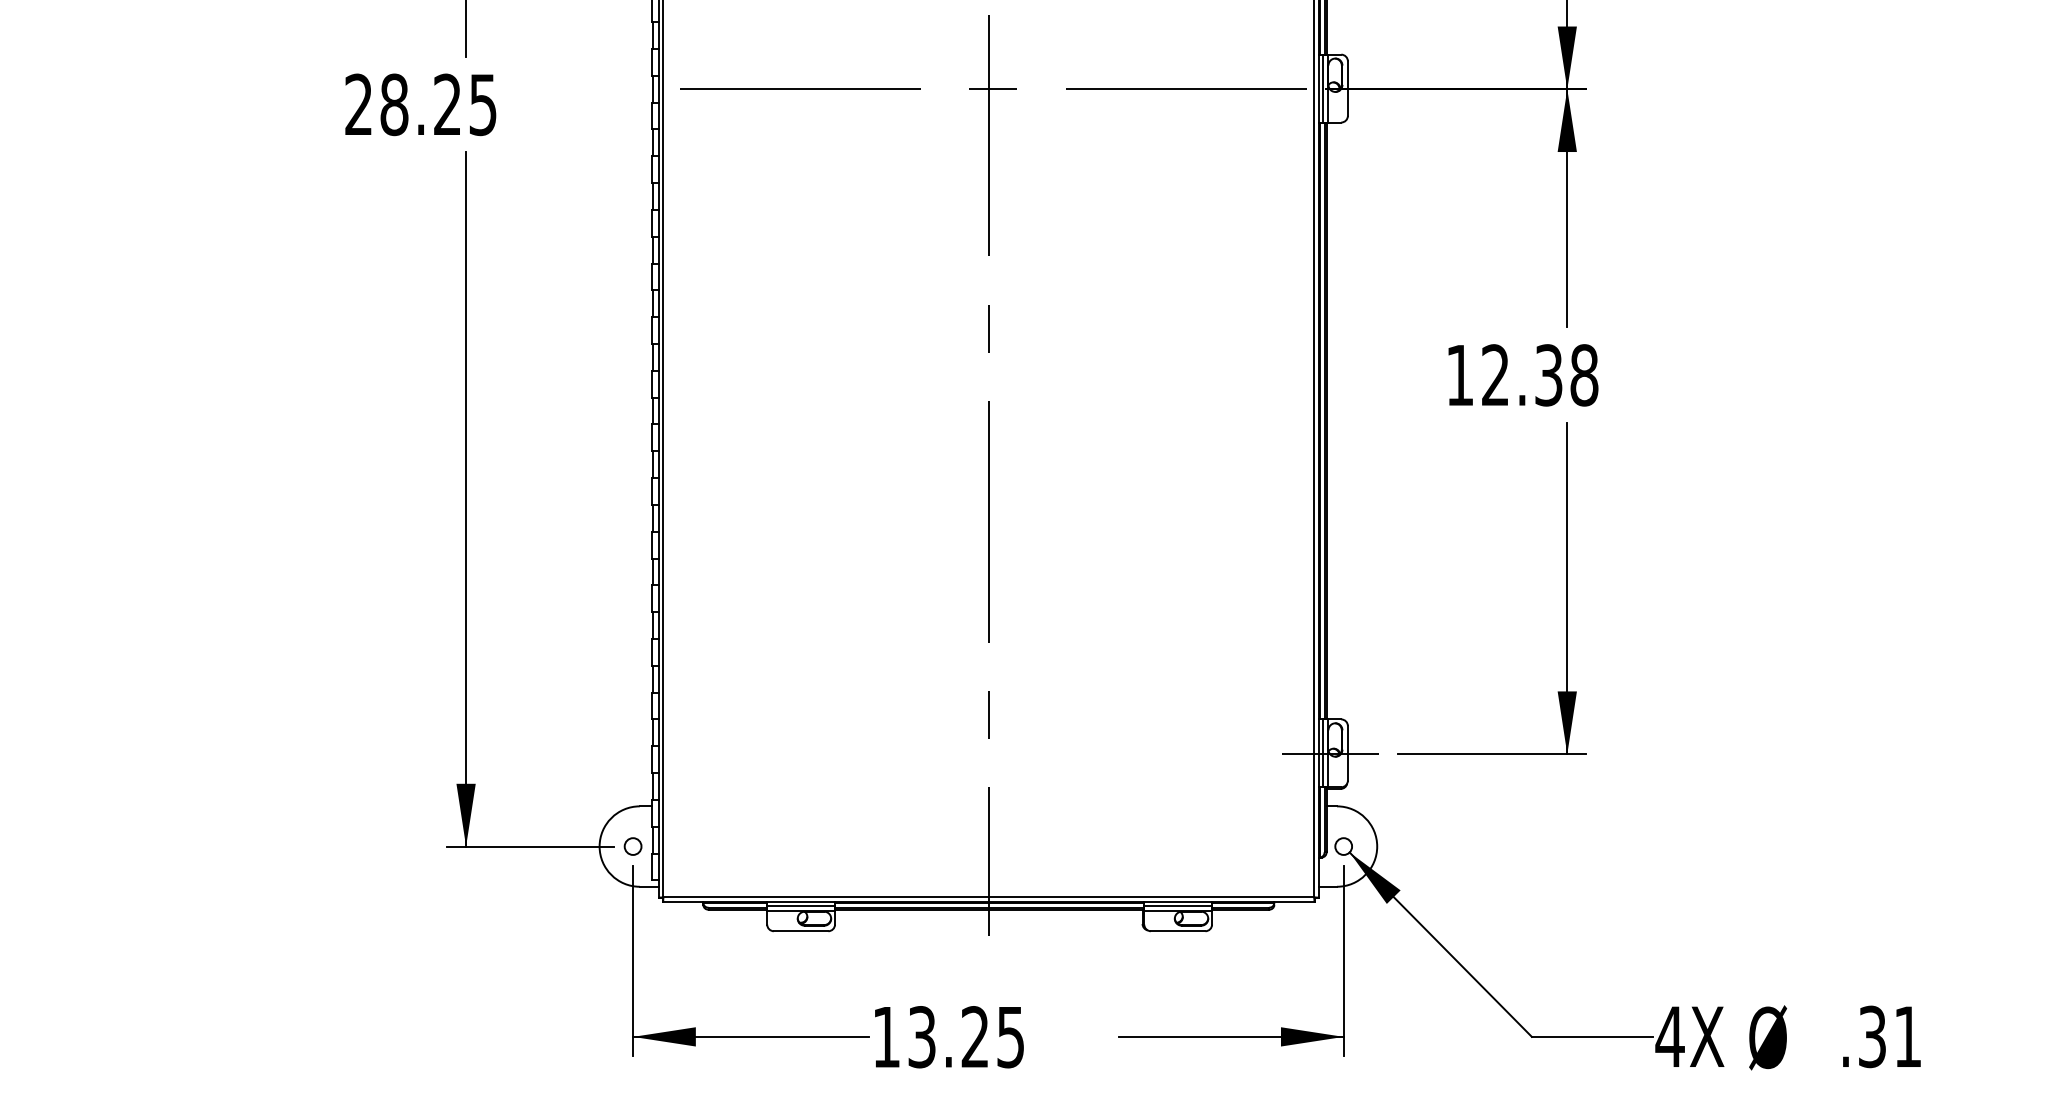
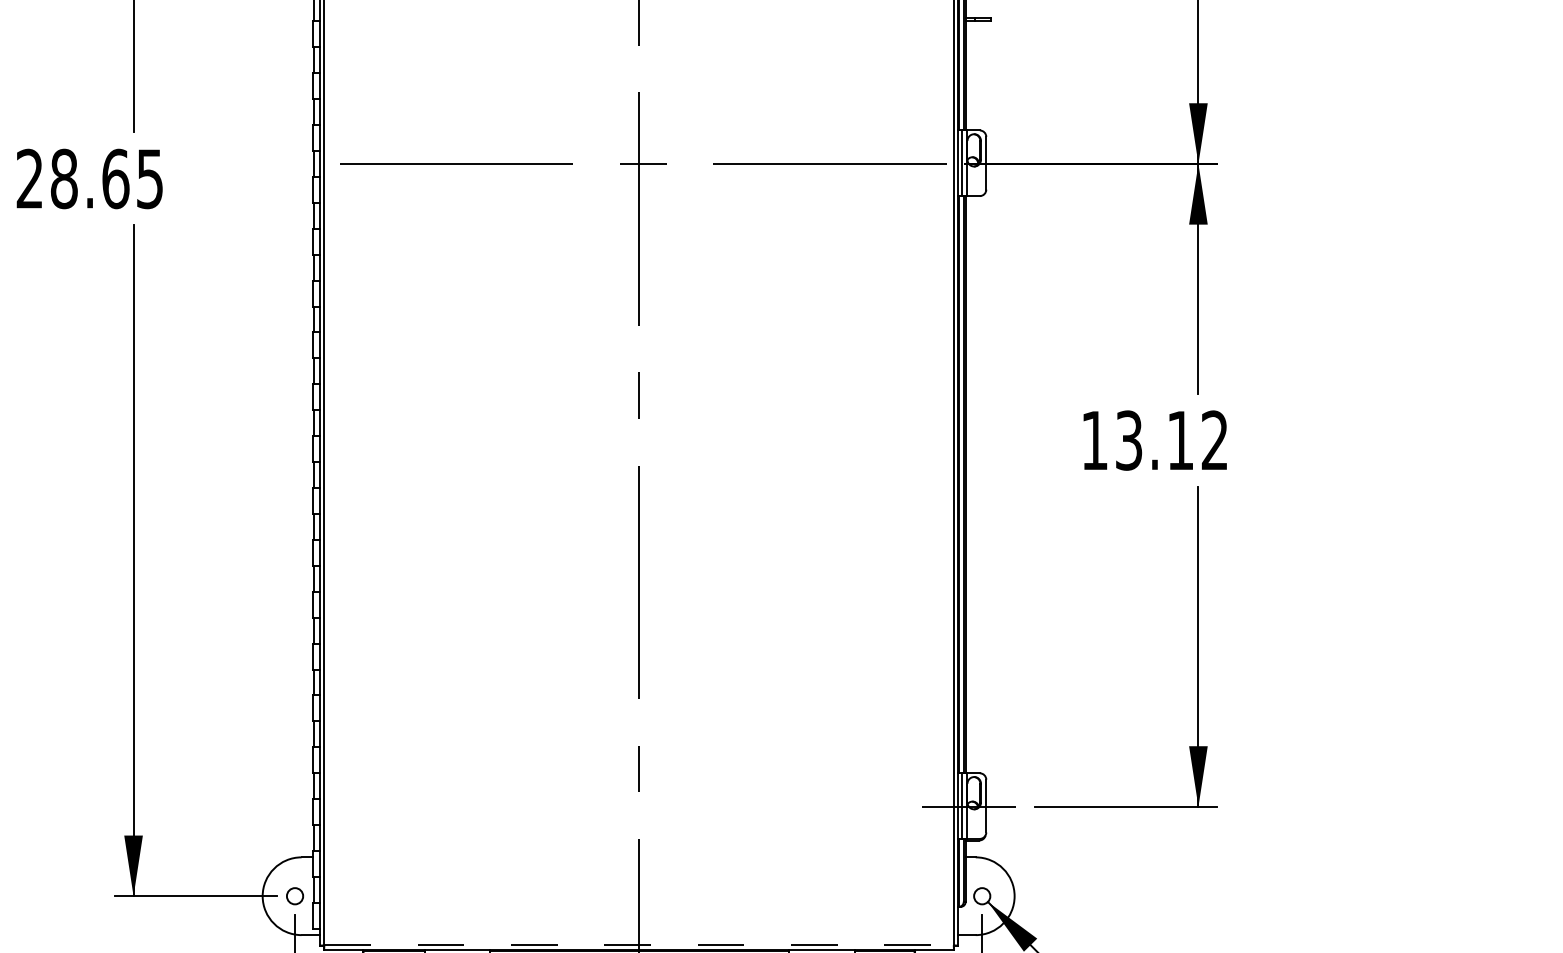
text: (447, 104) -> (115, 178), 28.25 -> 28.65
text: (1540, 375) -> (1172, 440), 12.38 -> 13.12
line: (989, 897) -> (639, 945), solid -> dashed

